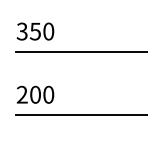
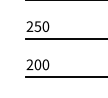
text: (21, 31) -> (29, 26), 350 -> 250

